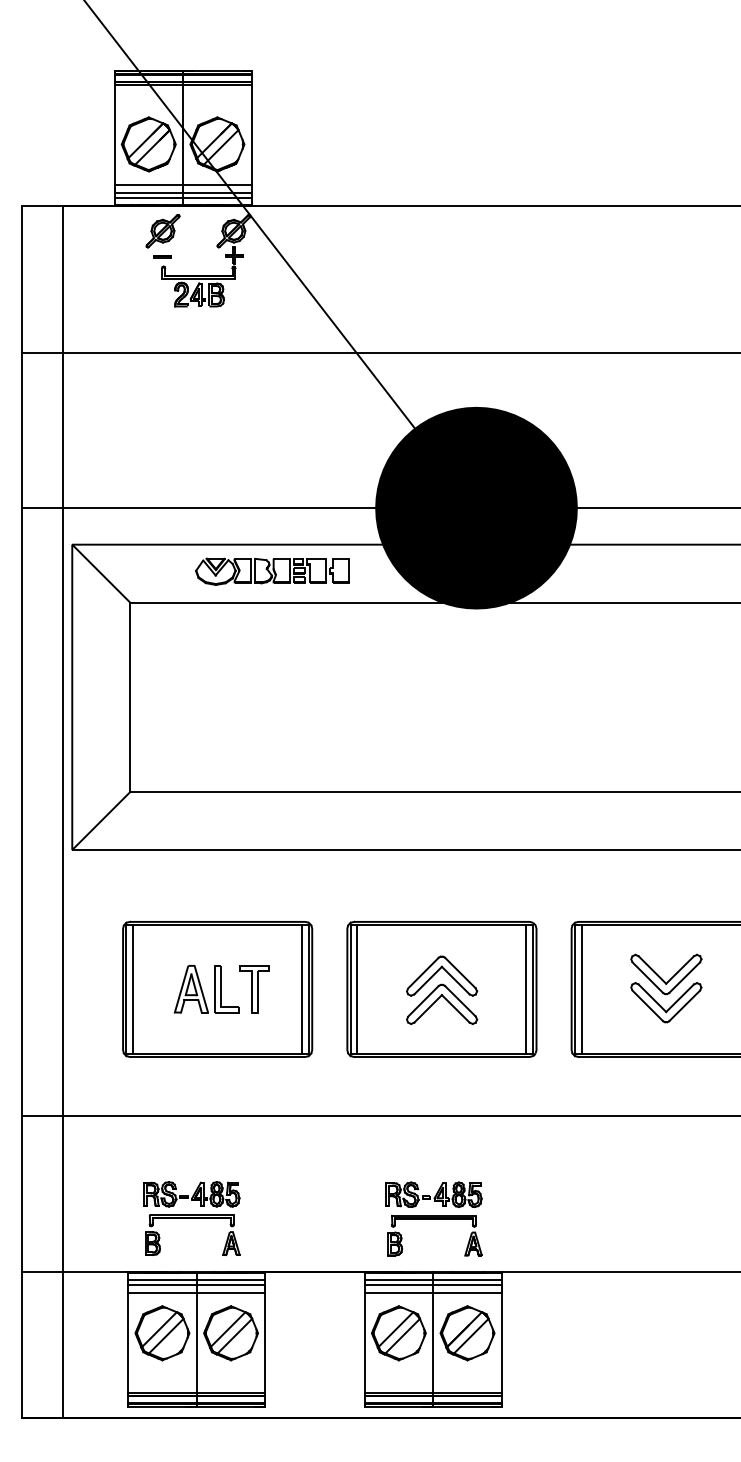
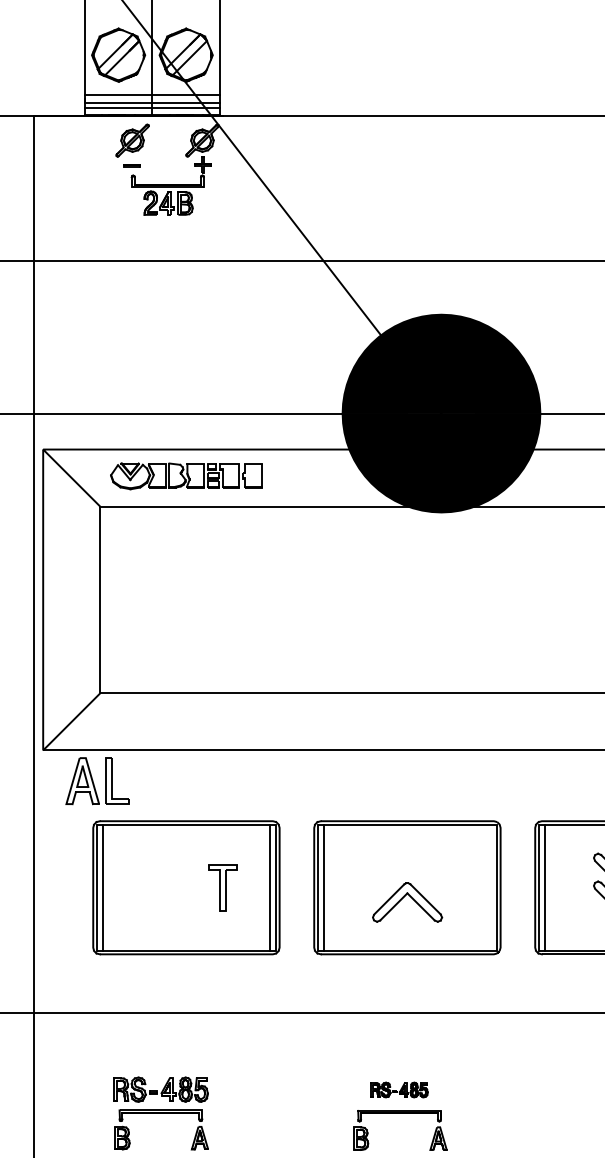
part: (272, 571) -> (186, 475), moved
part: (442, 975) -> (407, 874), removed
part: (206, 989) -> (97, 781), moved
line: (526, 989) -> (490, 887), removed
part: (433, 1194) -> (399, 1089), size x0.6

